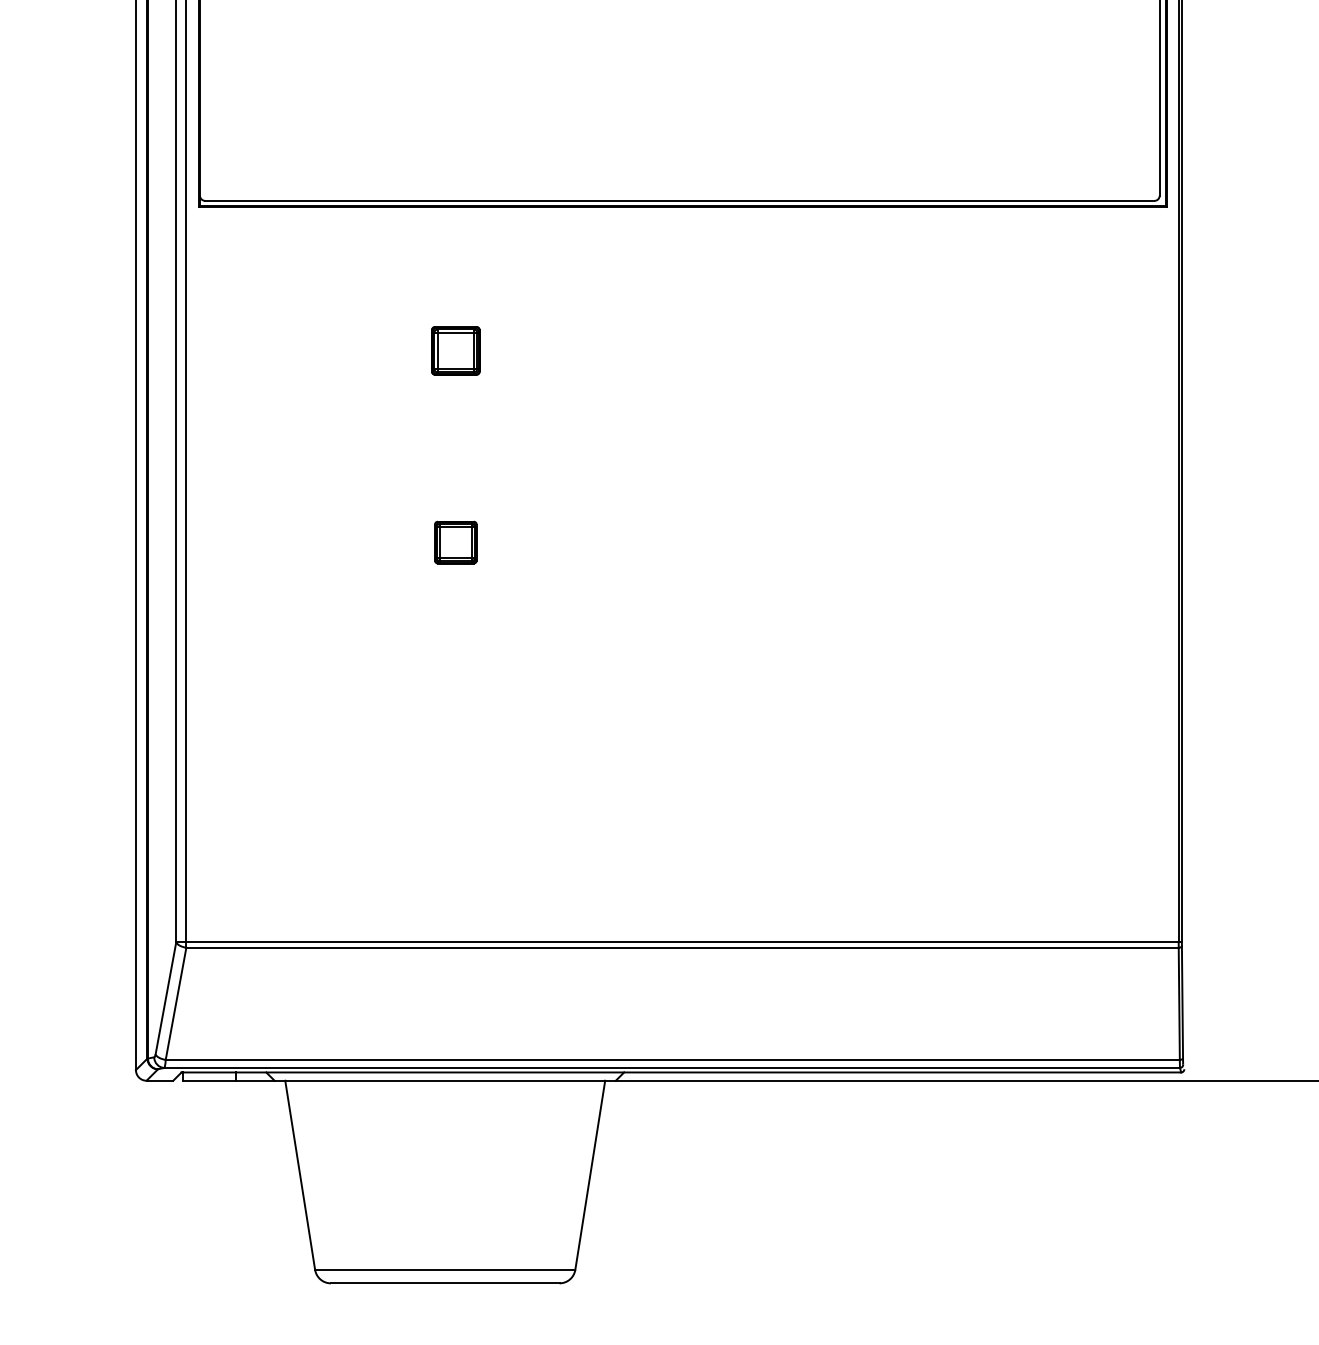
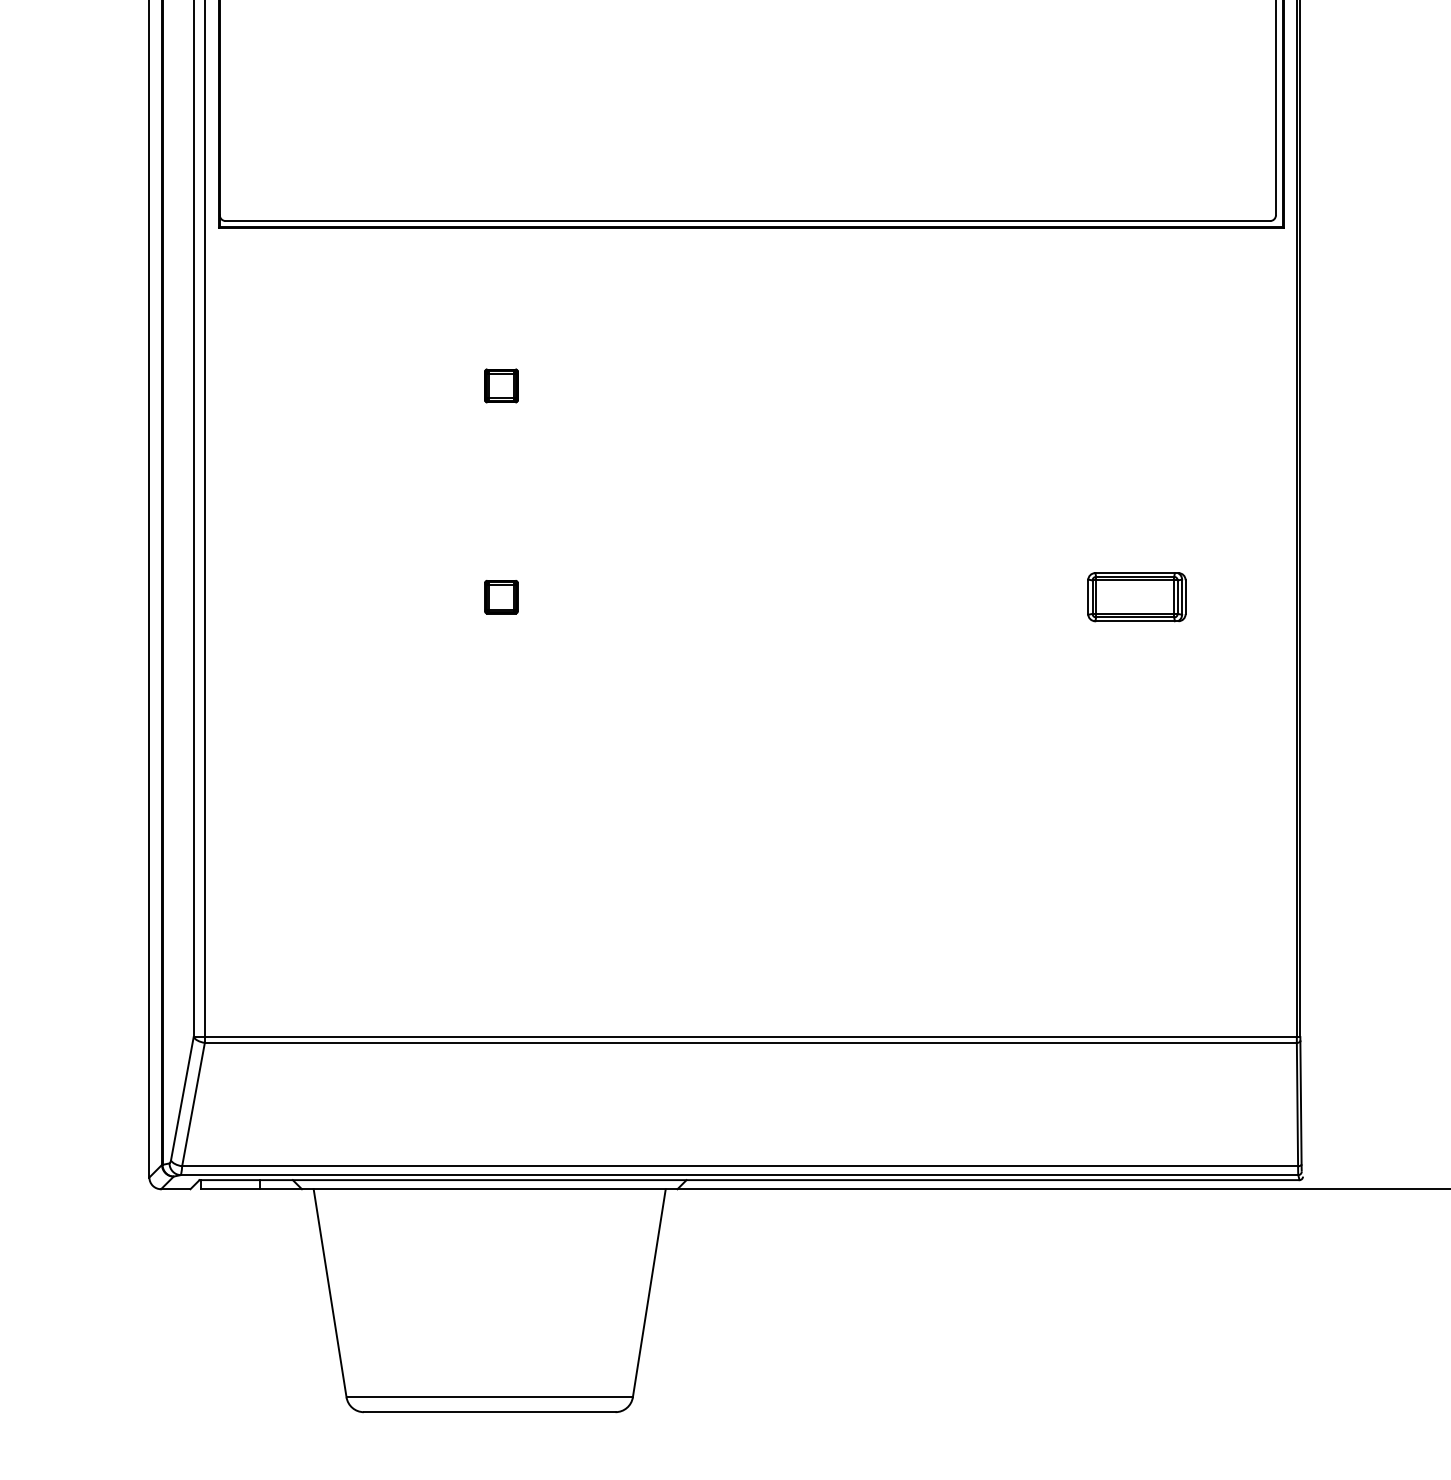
part: (455, 350) -> (501, 385), size x0.62
part: (455, 542) -> (501, 596), size x0.71
part: (1033, 542) -> (1137, 596), added

